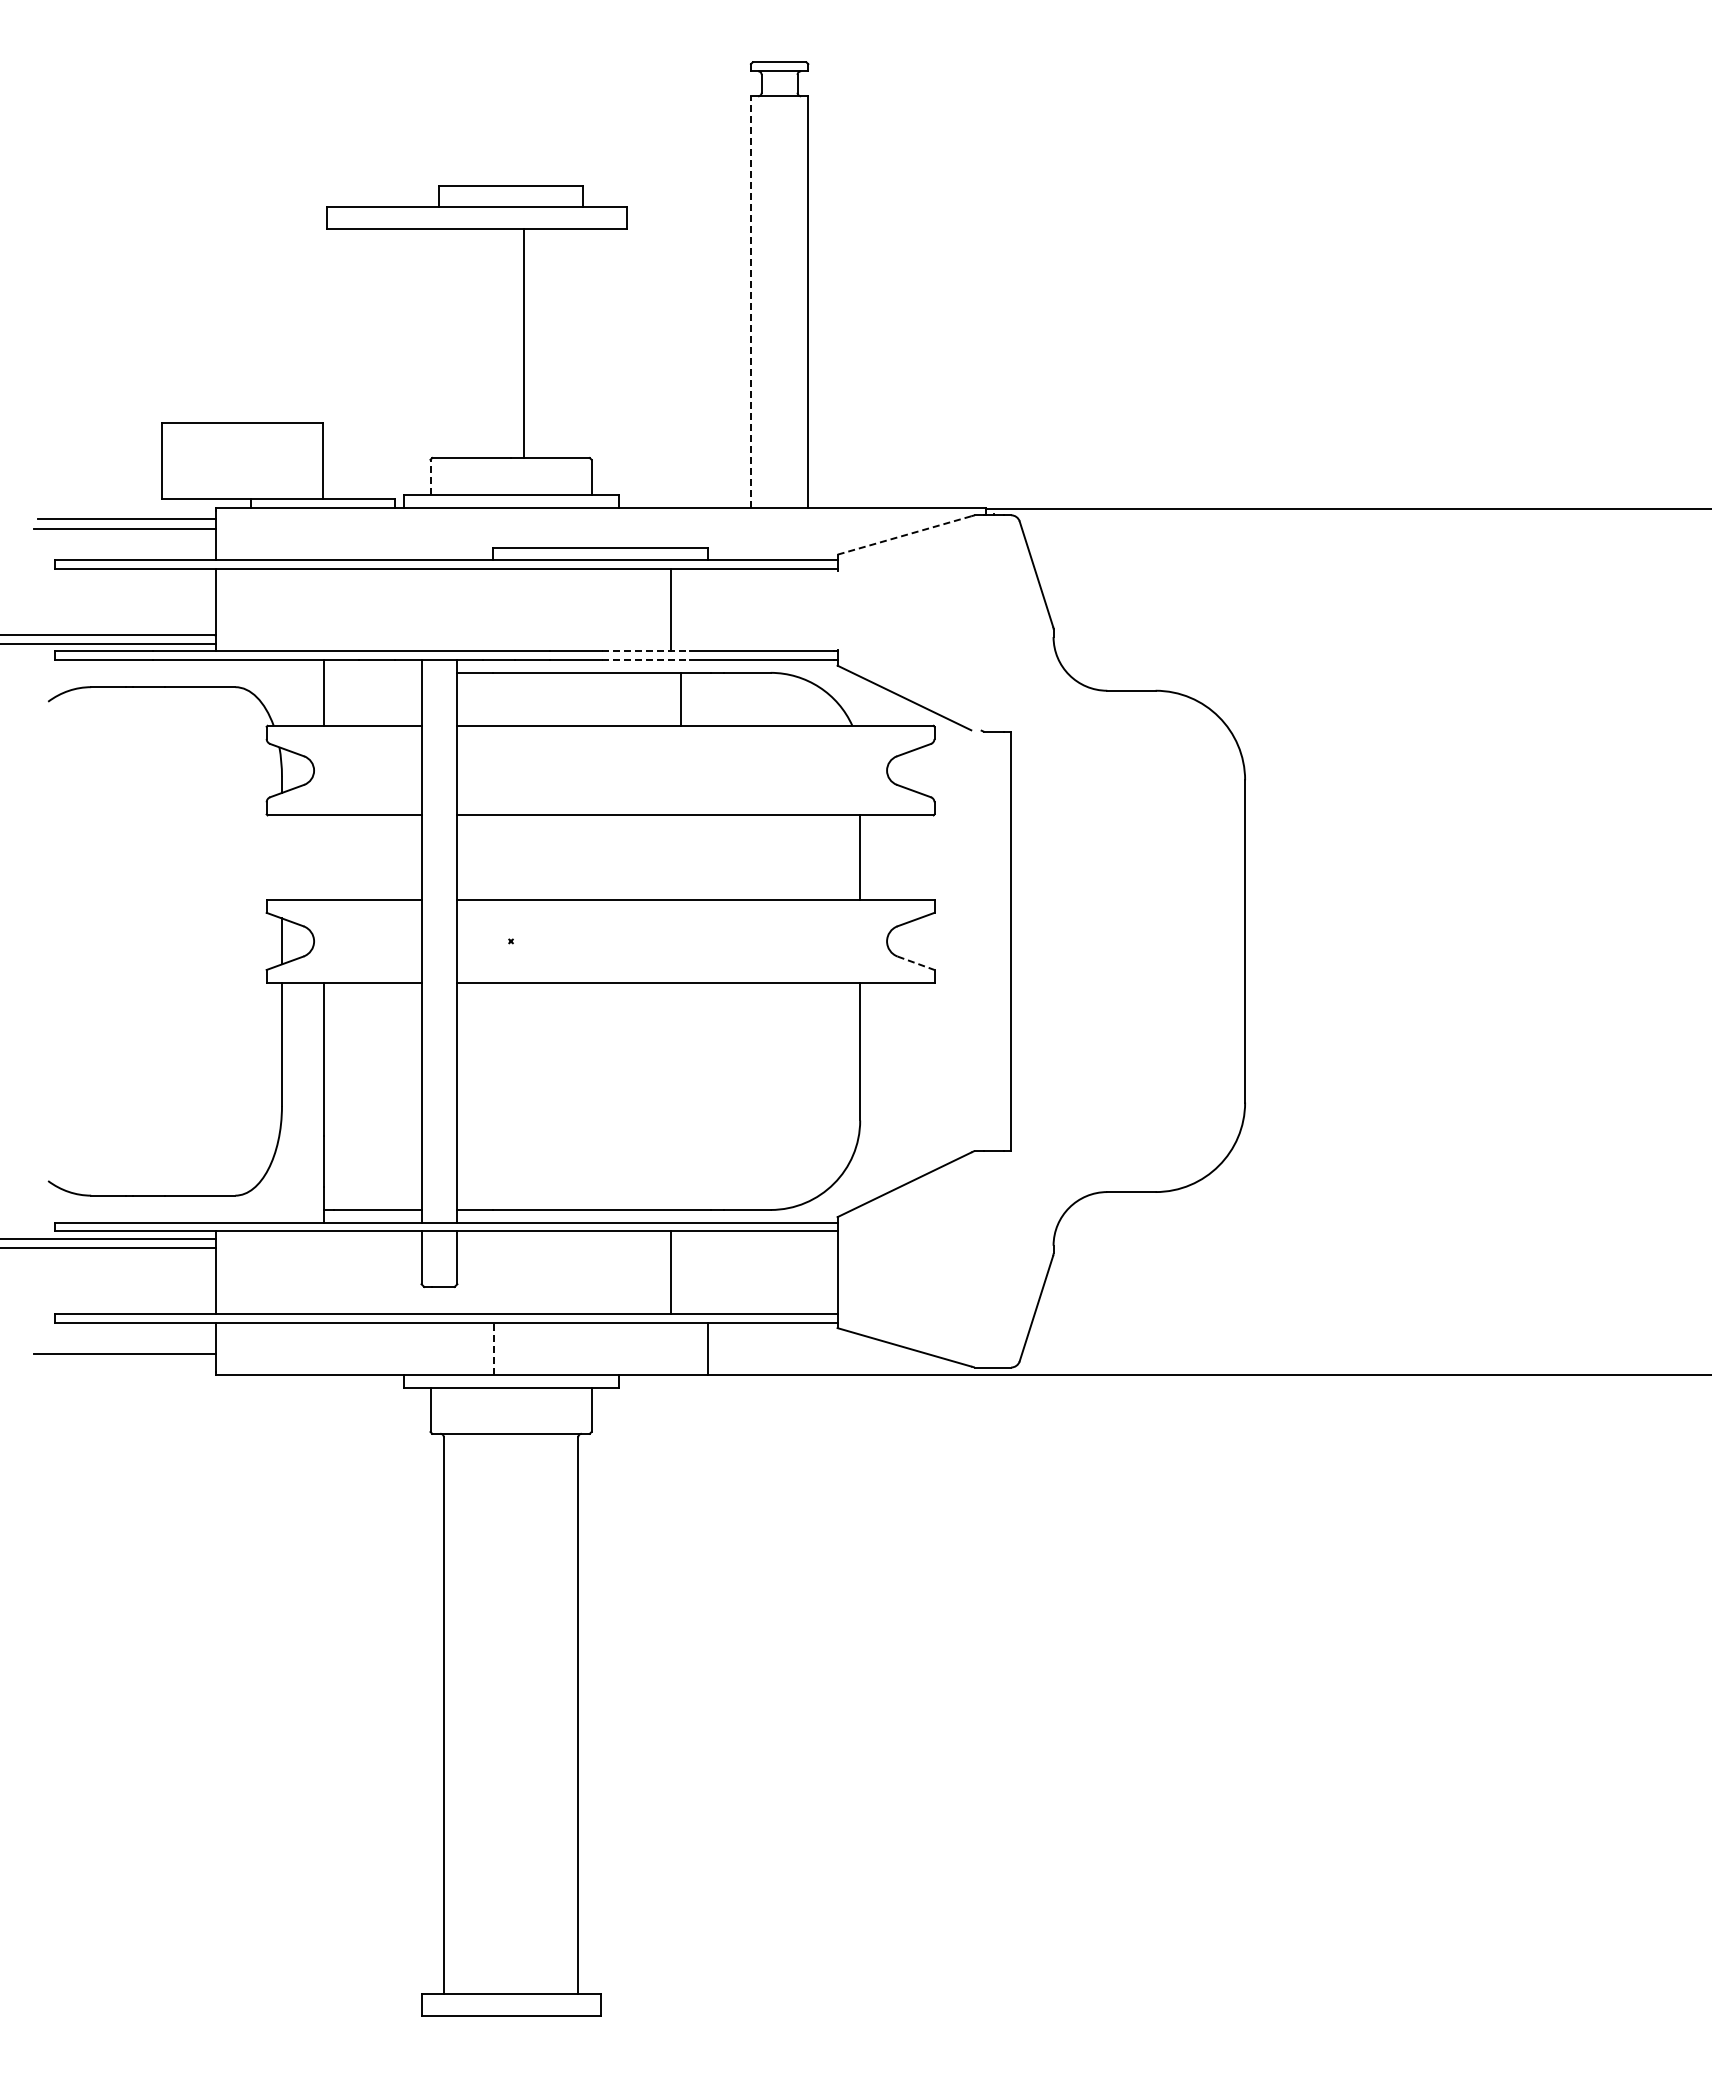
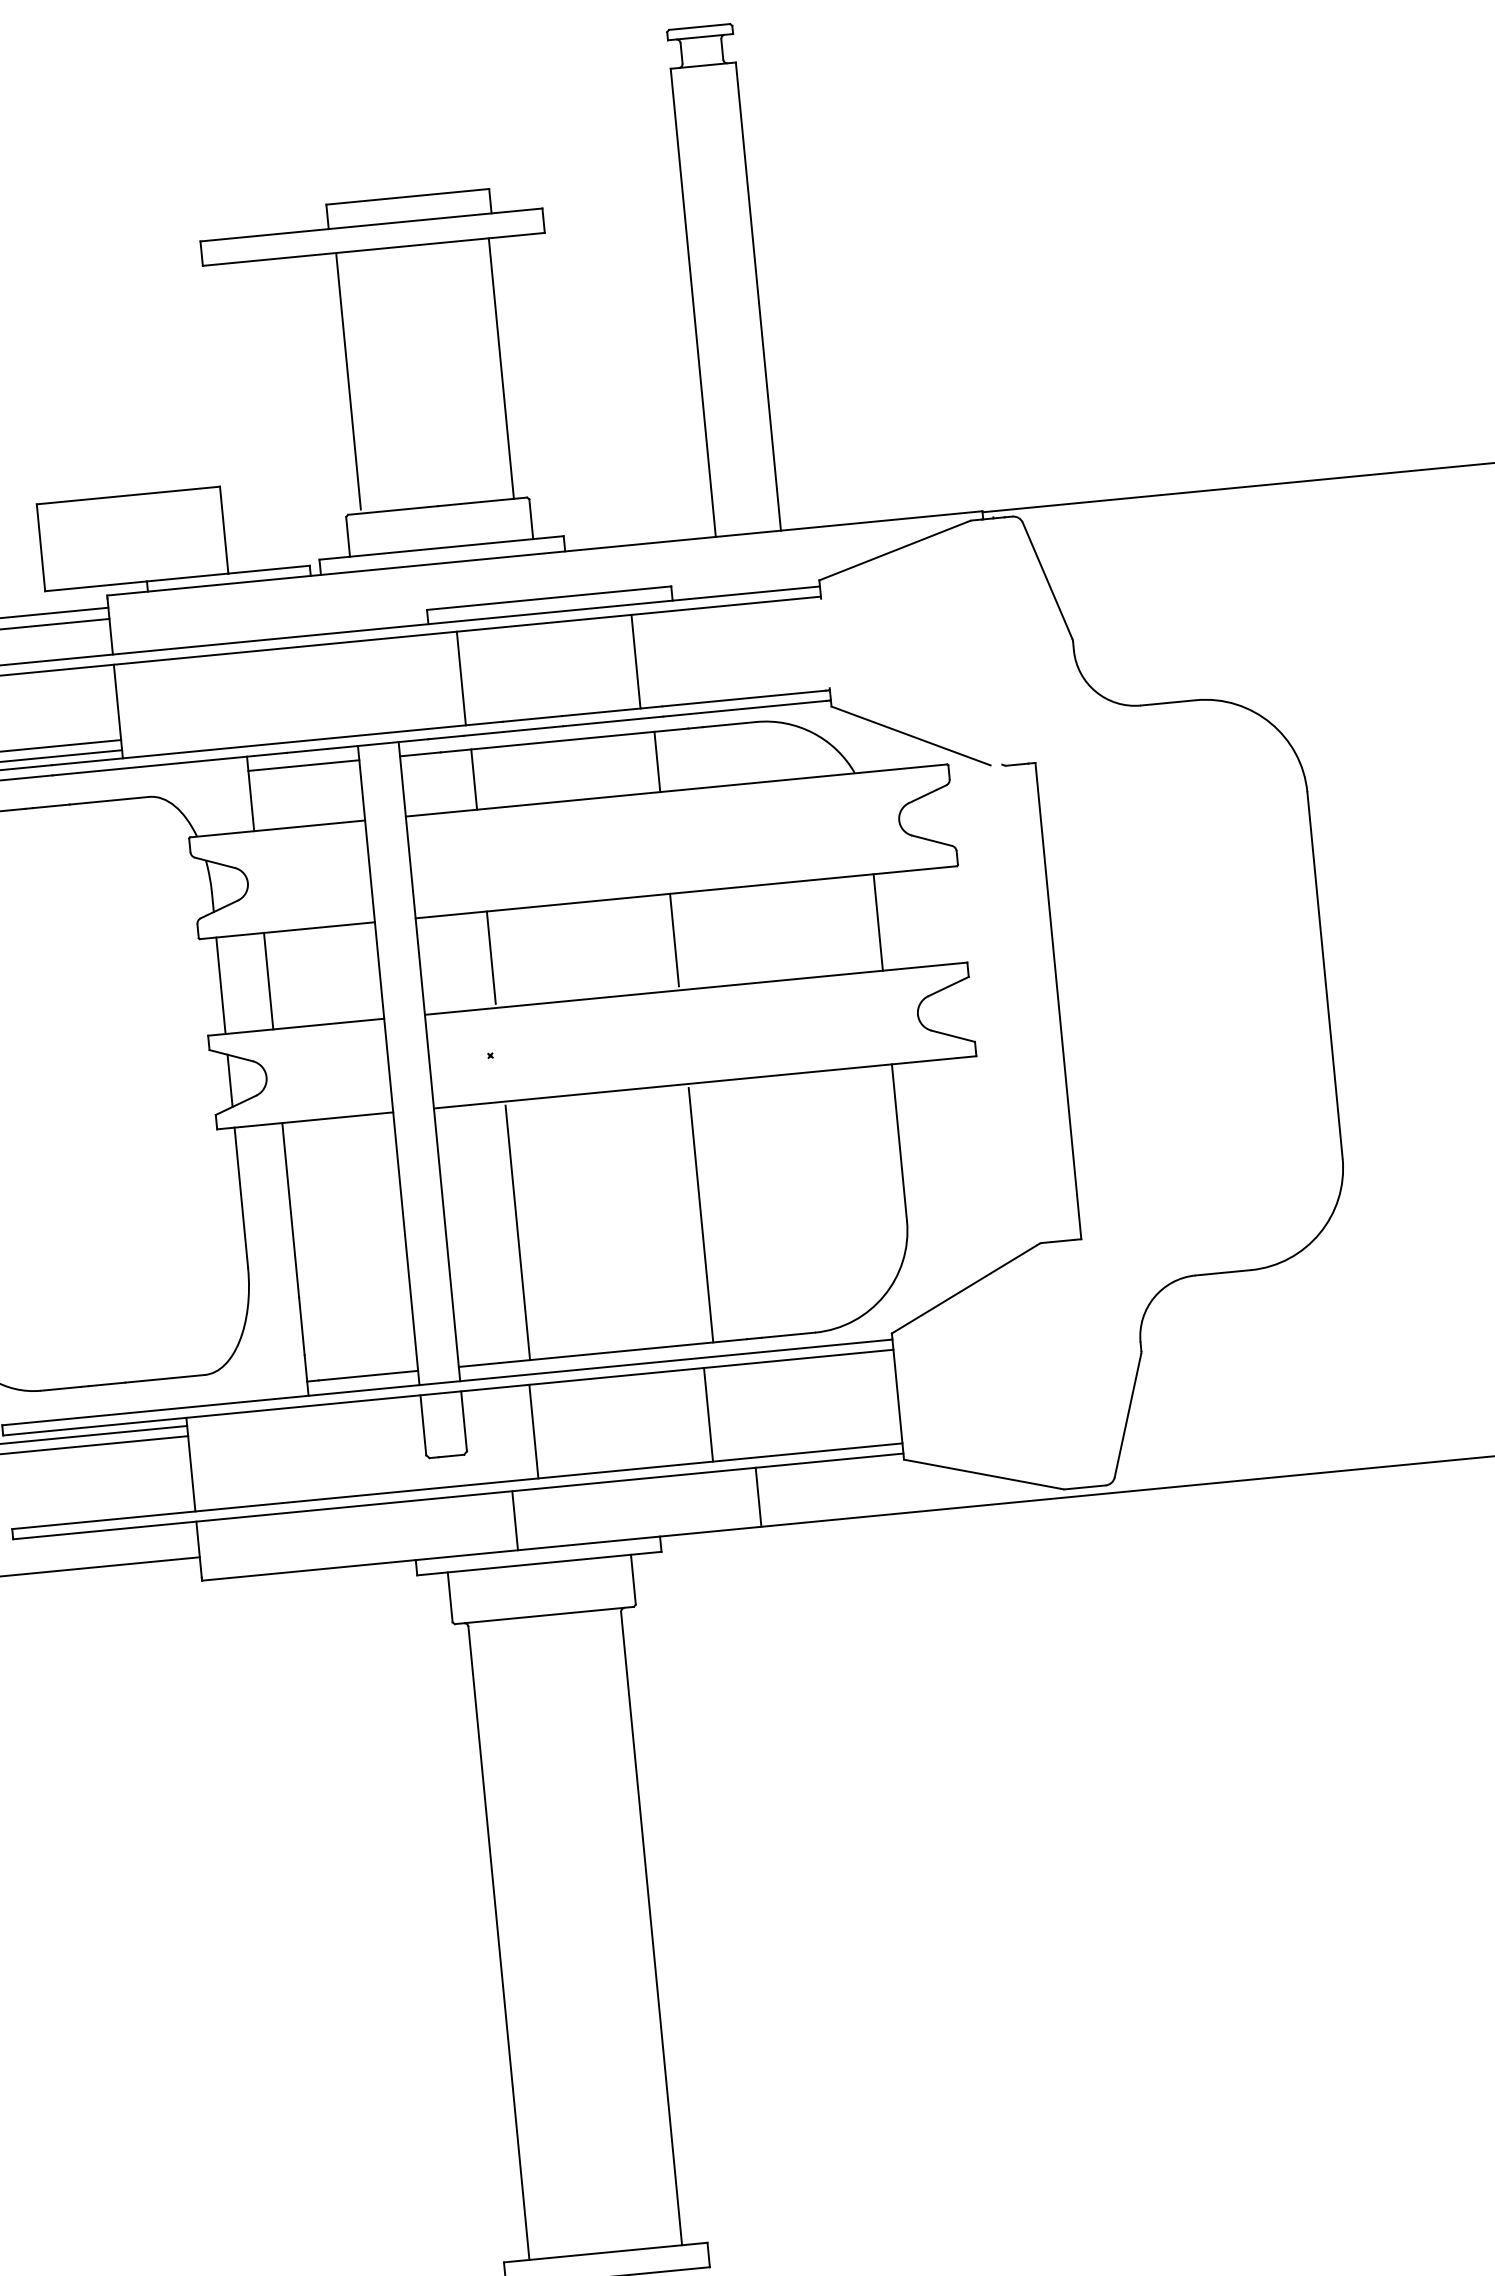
line: (750, 302) -> (692, 303), dashed -> solid
line: (443, 341) -> (348, 381), added
line: (524, 343) -> (501, 368), moved
line: (430, 476) -> (348, 536), dashed -> solid
line: (904, 535) -> (893, 551), dashed -> solid
line: (517, 610) -> (461, 678), added
line: (646, 651) -> (612, 711), dashed -> solid
line: (646, 660) -> (613, 721), dashed -> solid
line: (372, 672) -> (303, 765), added
line: (520, 698) -> (474, 778), added
line: (520, 855) -> (491, 957), added
line: (681, 855) -> (674, 939), added
line: (282, 857) -> (221, 985), added
line: (323, 857) -> (268, 980), added
line: (916, 963) -> (953, 1036), dashed -> solid
line: (520, 1097) -> (518, 1232), added
line: (681, 1097) -> (701, 1214), added
line: (517, 1272) -> (534, 1431), added
line: (493, 1348) -> (515, 1520), dashed -> solid

